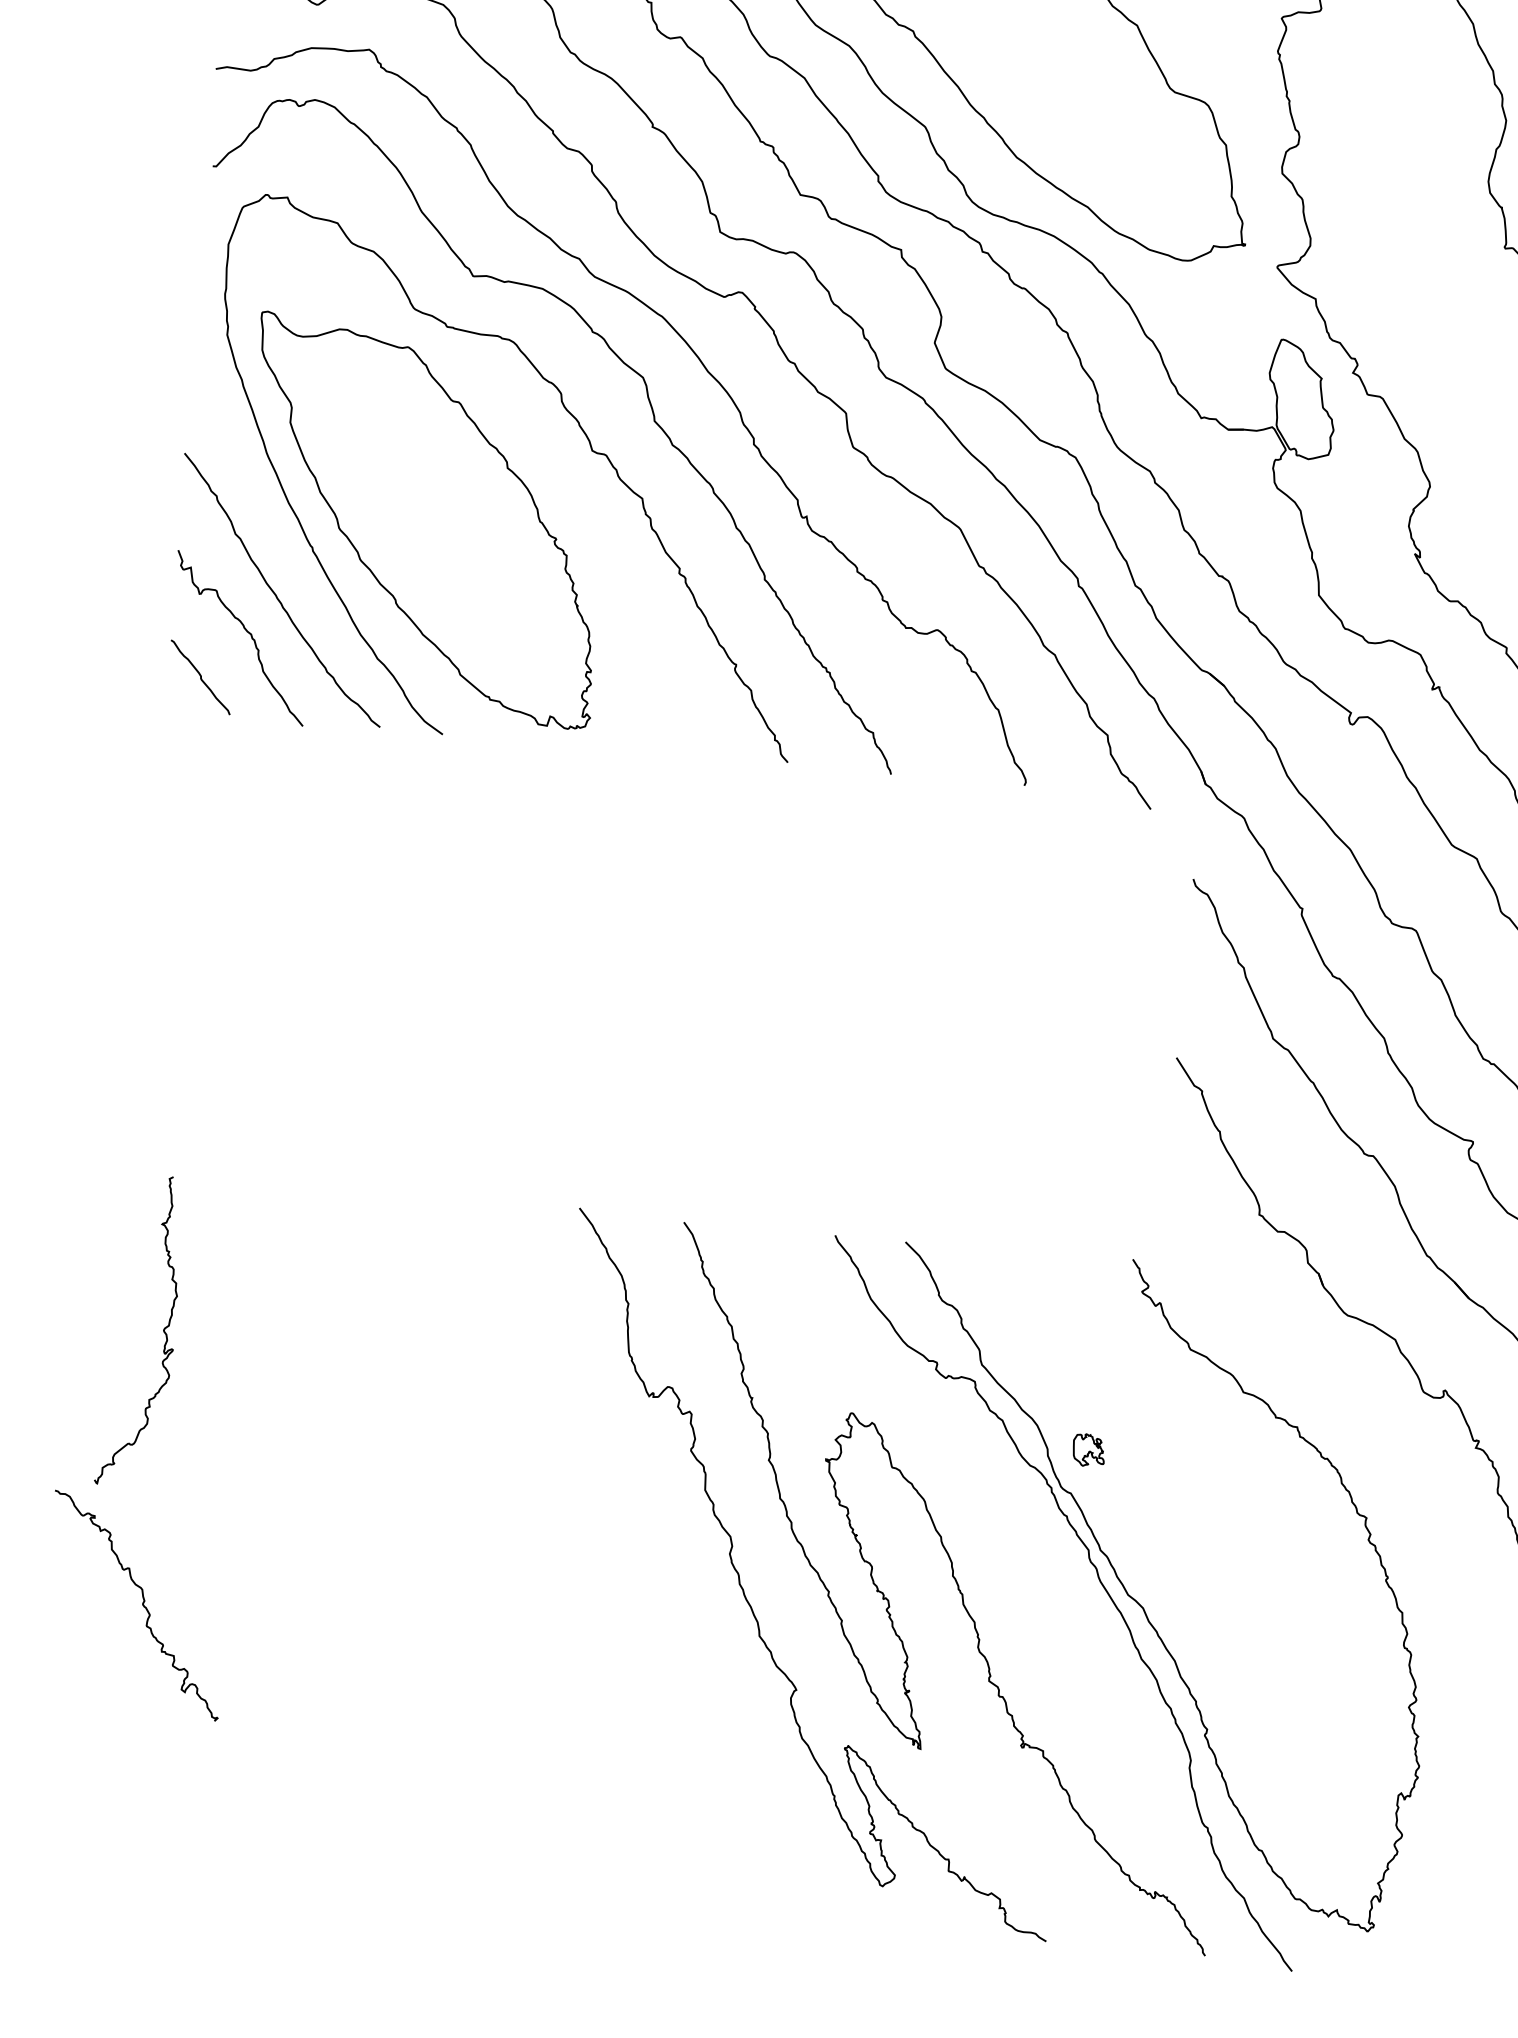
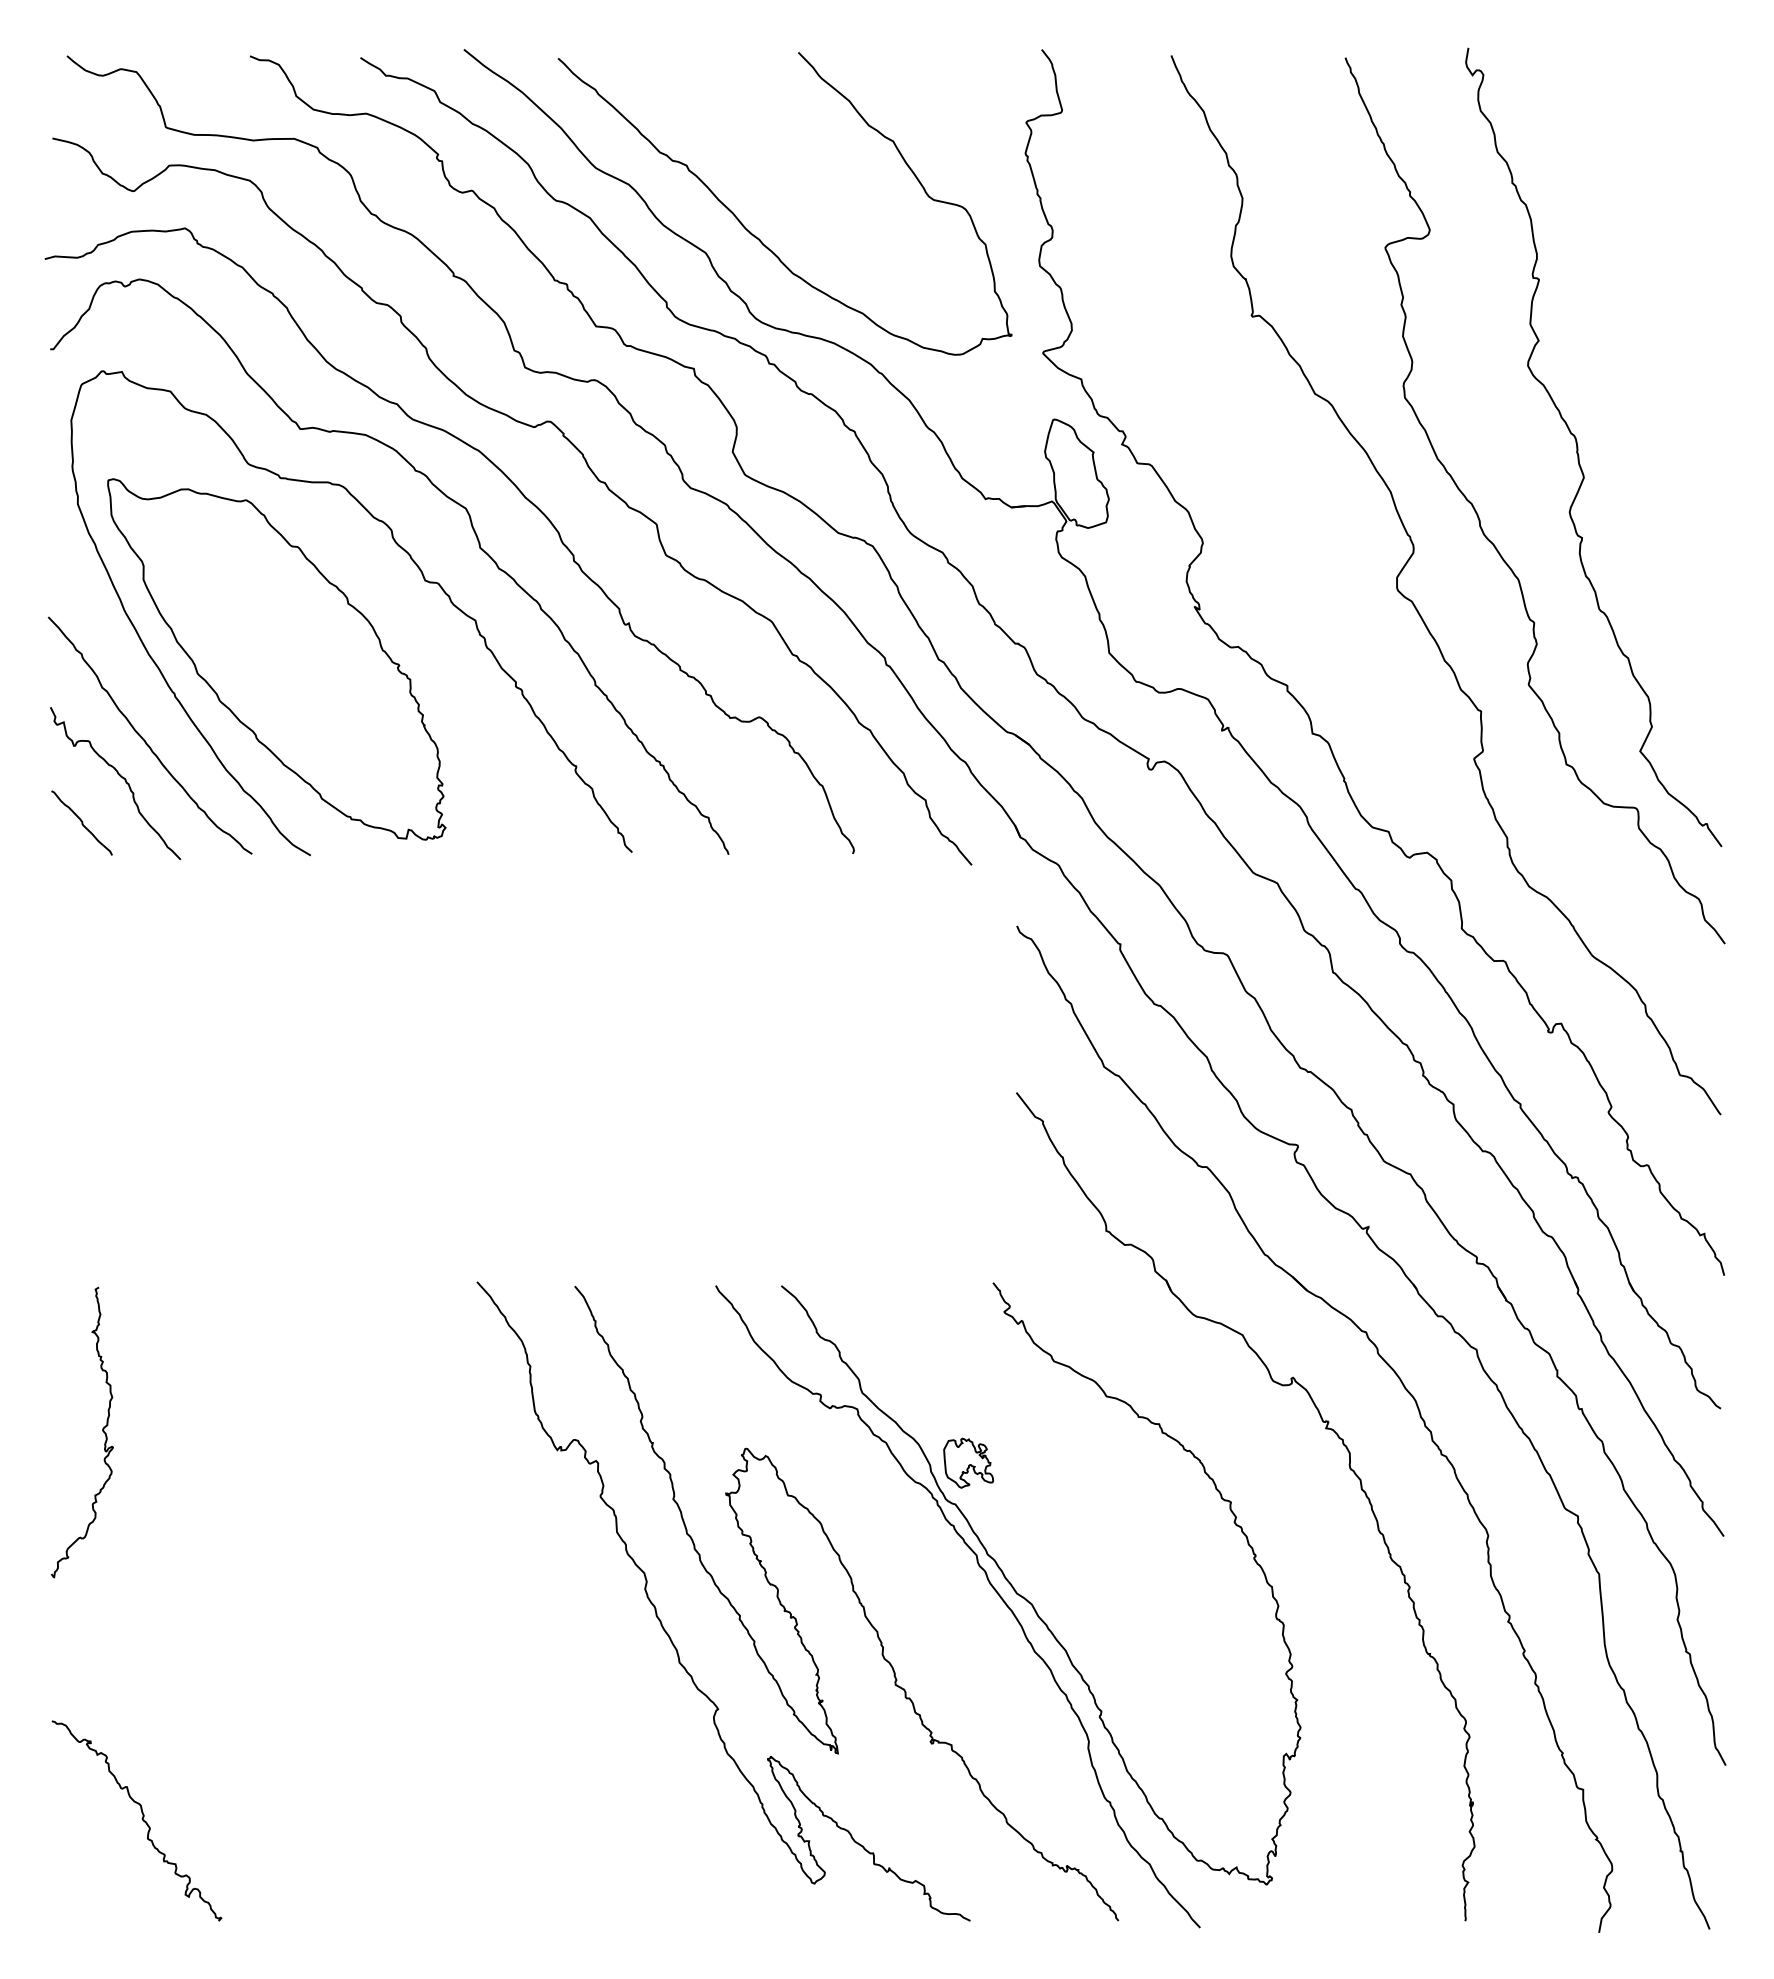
part: (1088, 1449) -> (968, 1462), size x1.67
curve: (141, 1604) -> (141, 1819), moved

